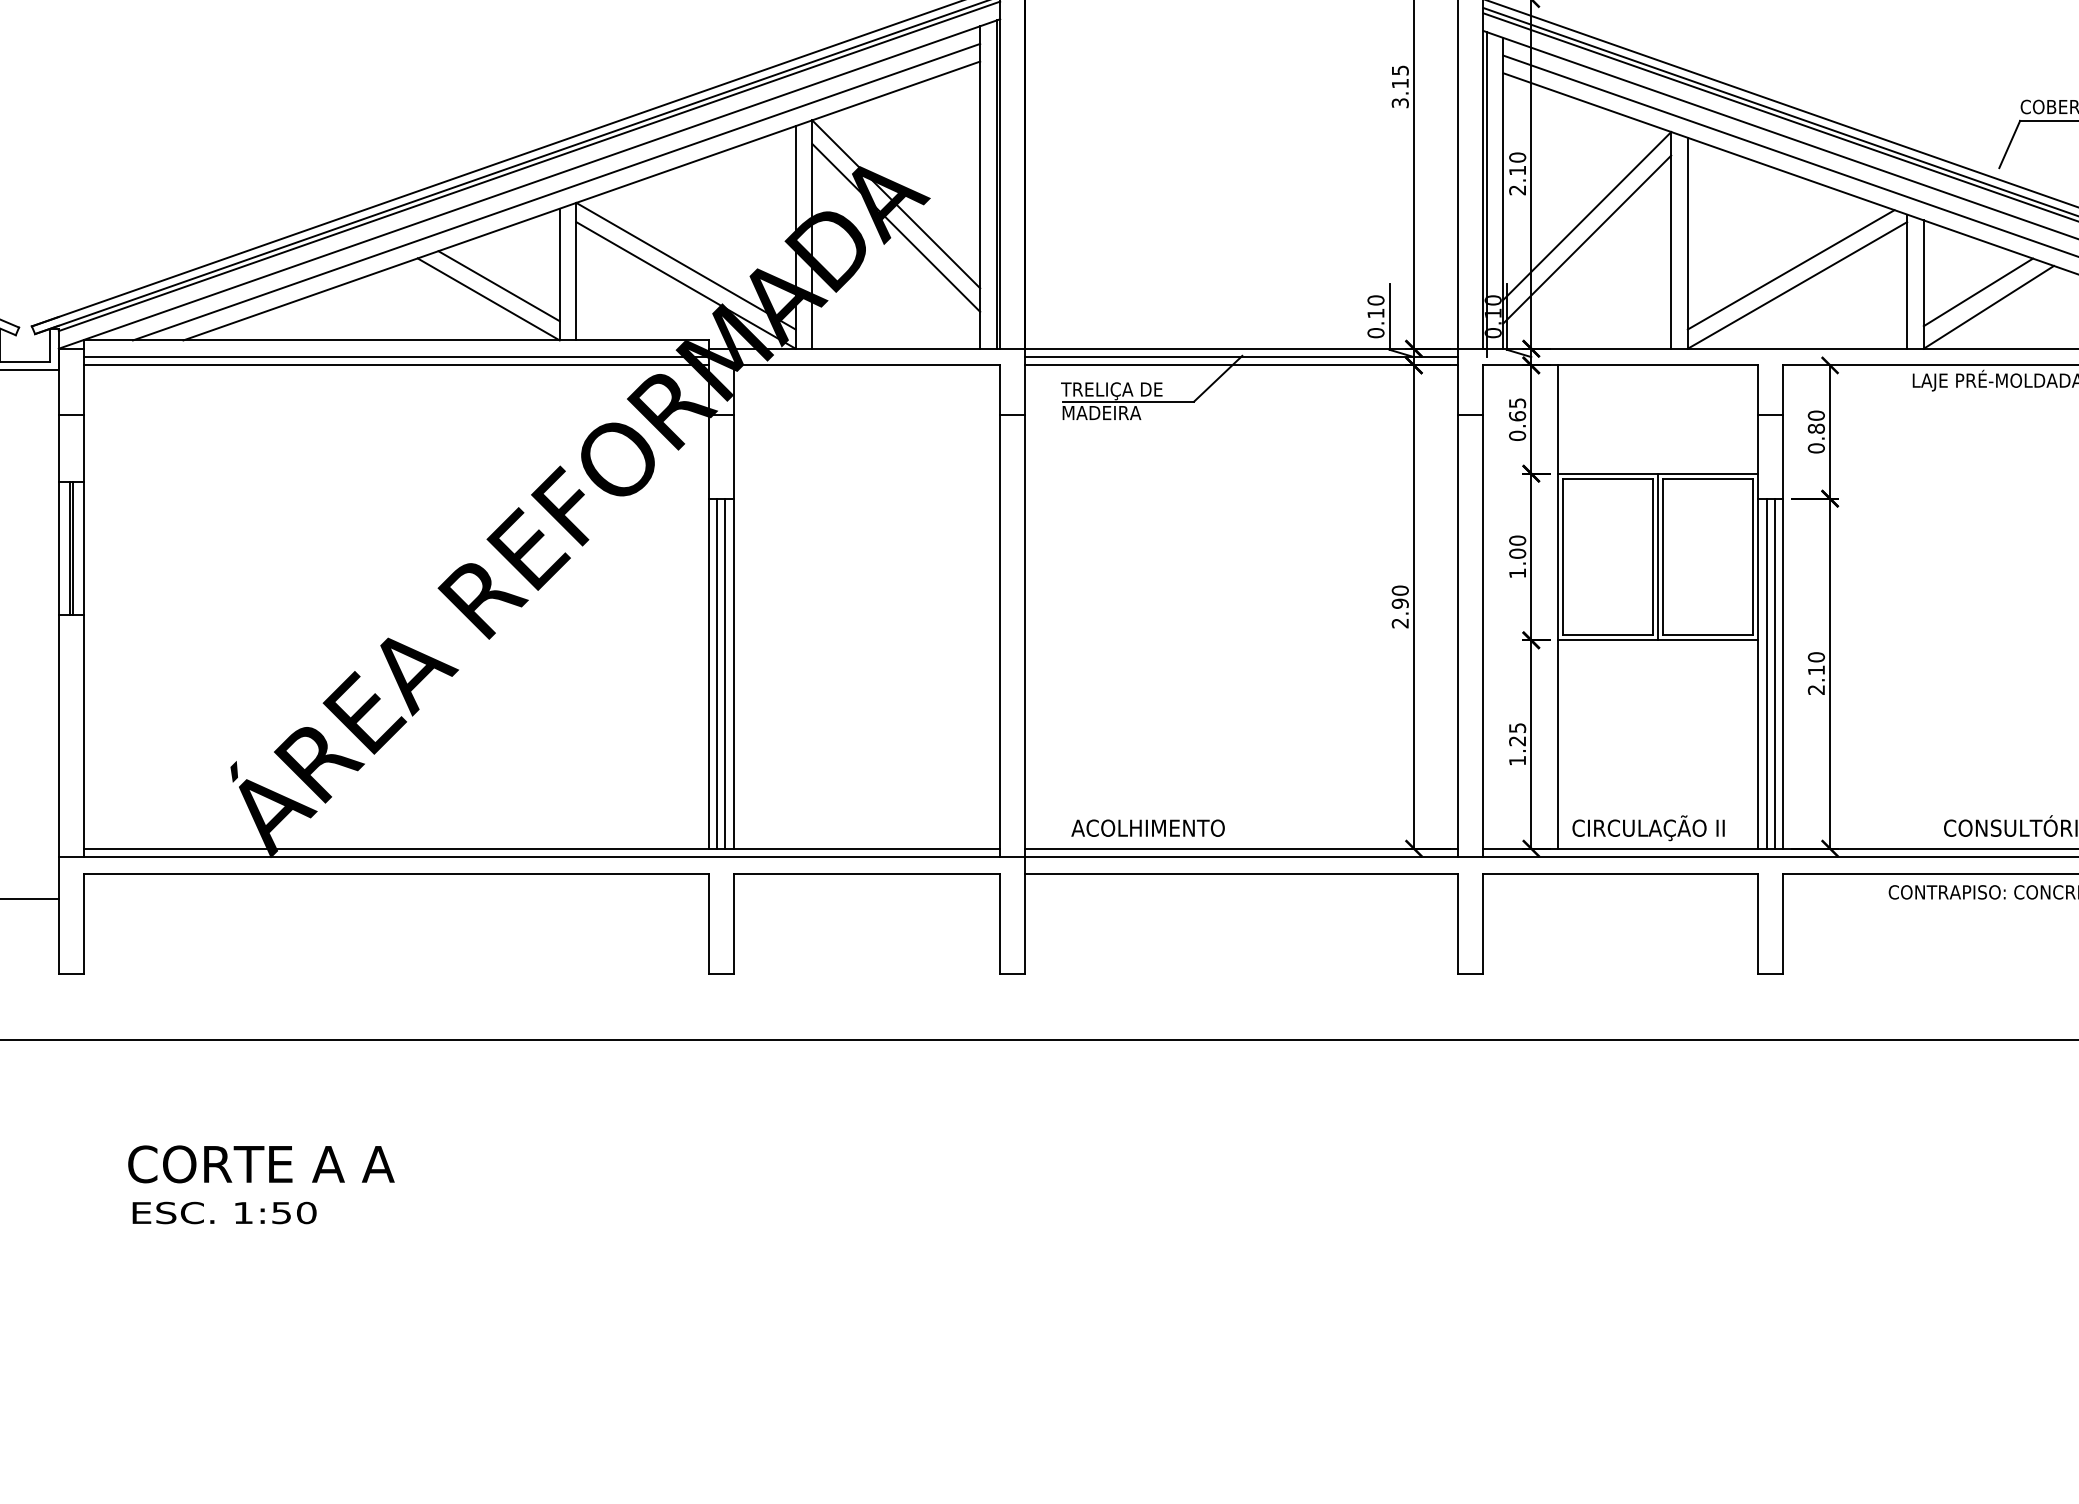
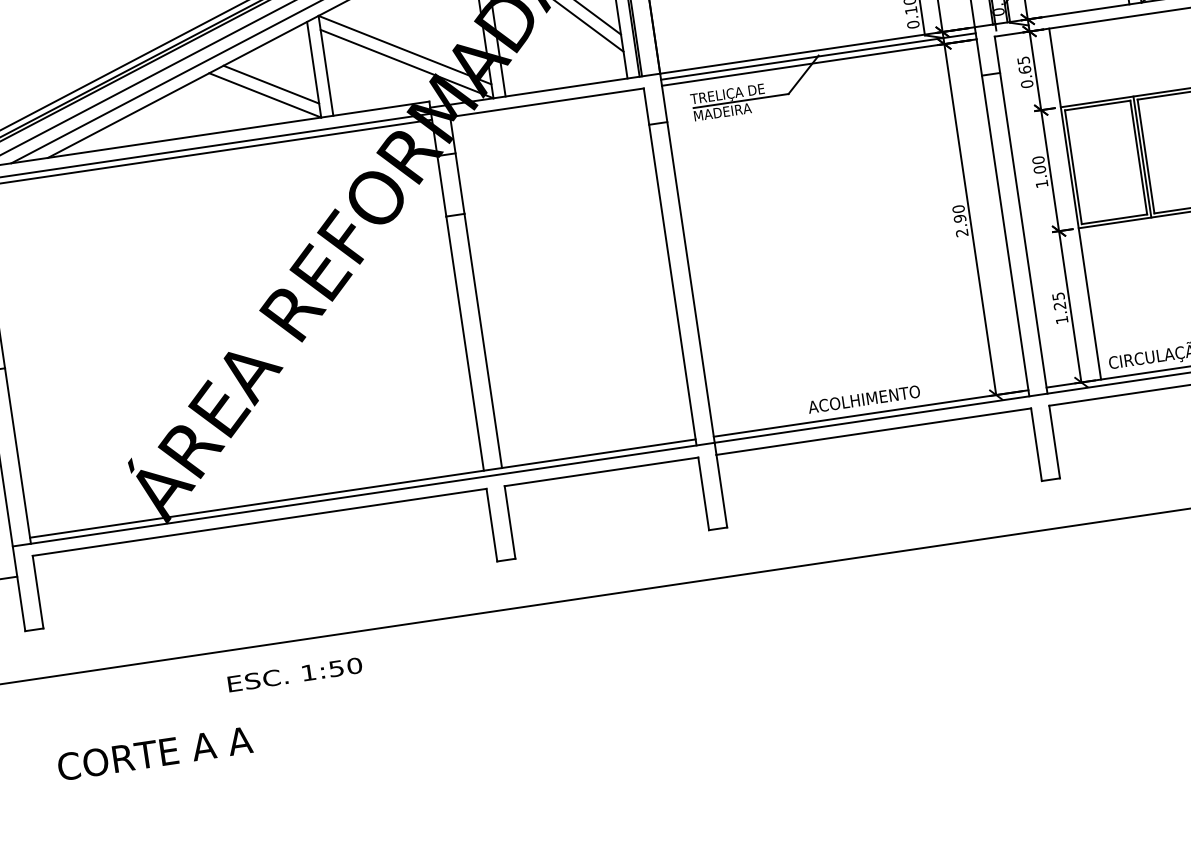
line: (716, 673) -> (470, 342), removed
line: (725, 673) -> (477, 341), removed
text: (1147, 827) -> (863, 398), moved
text: (261, 1164) -> (155, 753), moved
text: (224, 1212) -> (294, 674), moved

